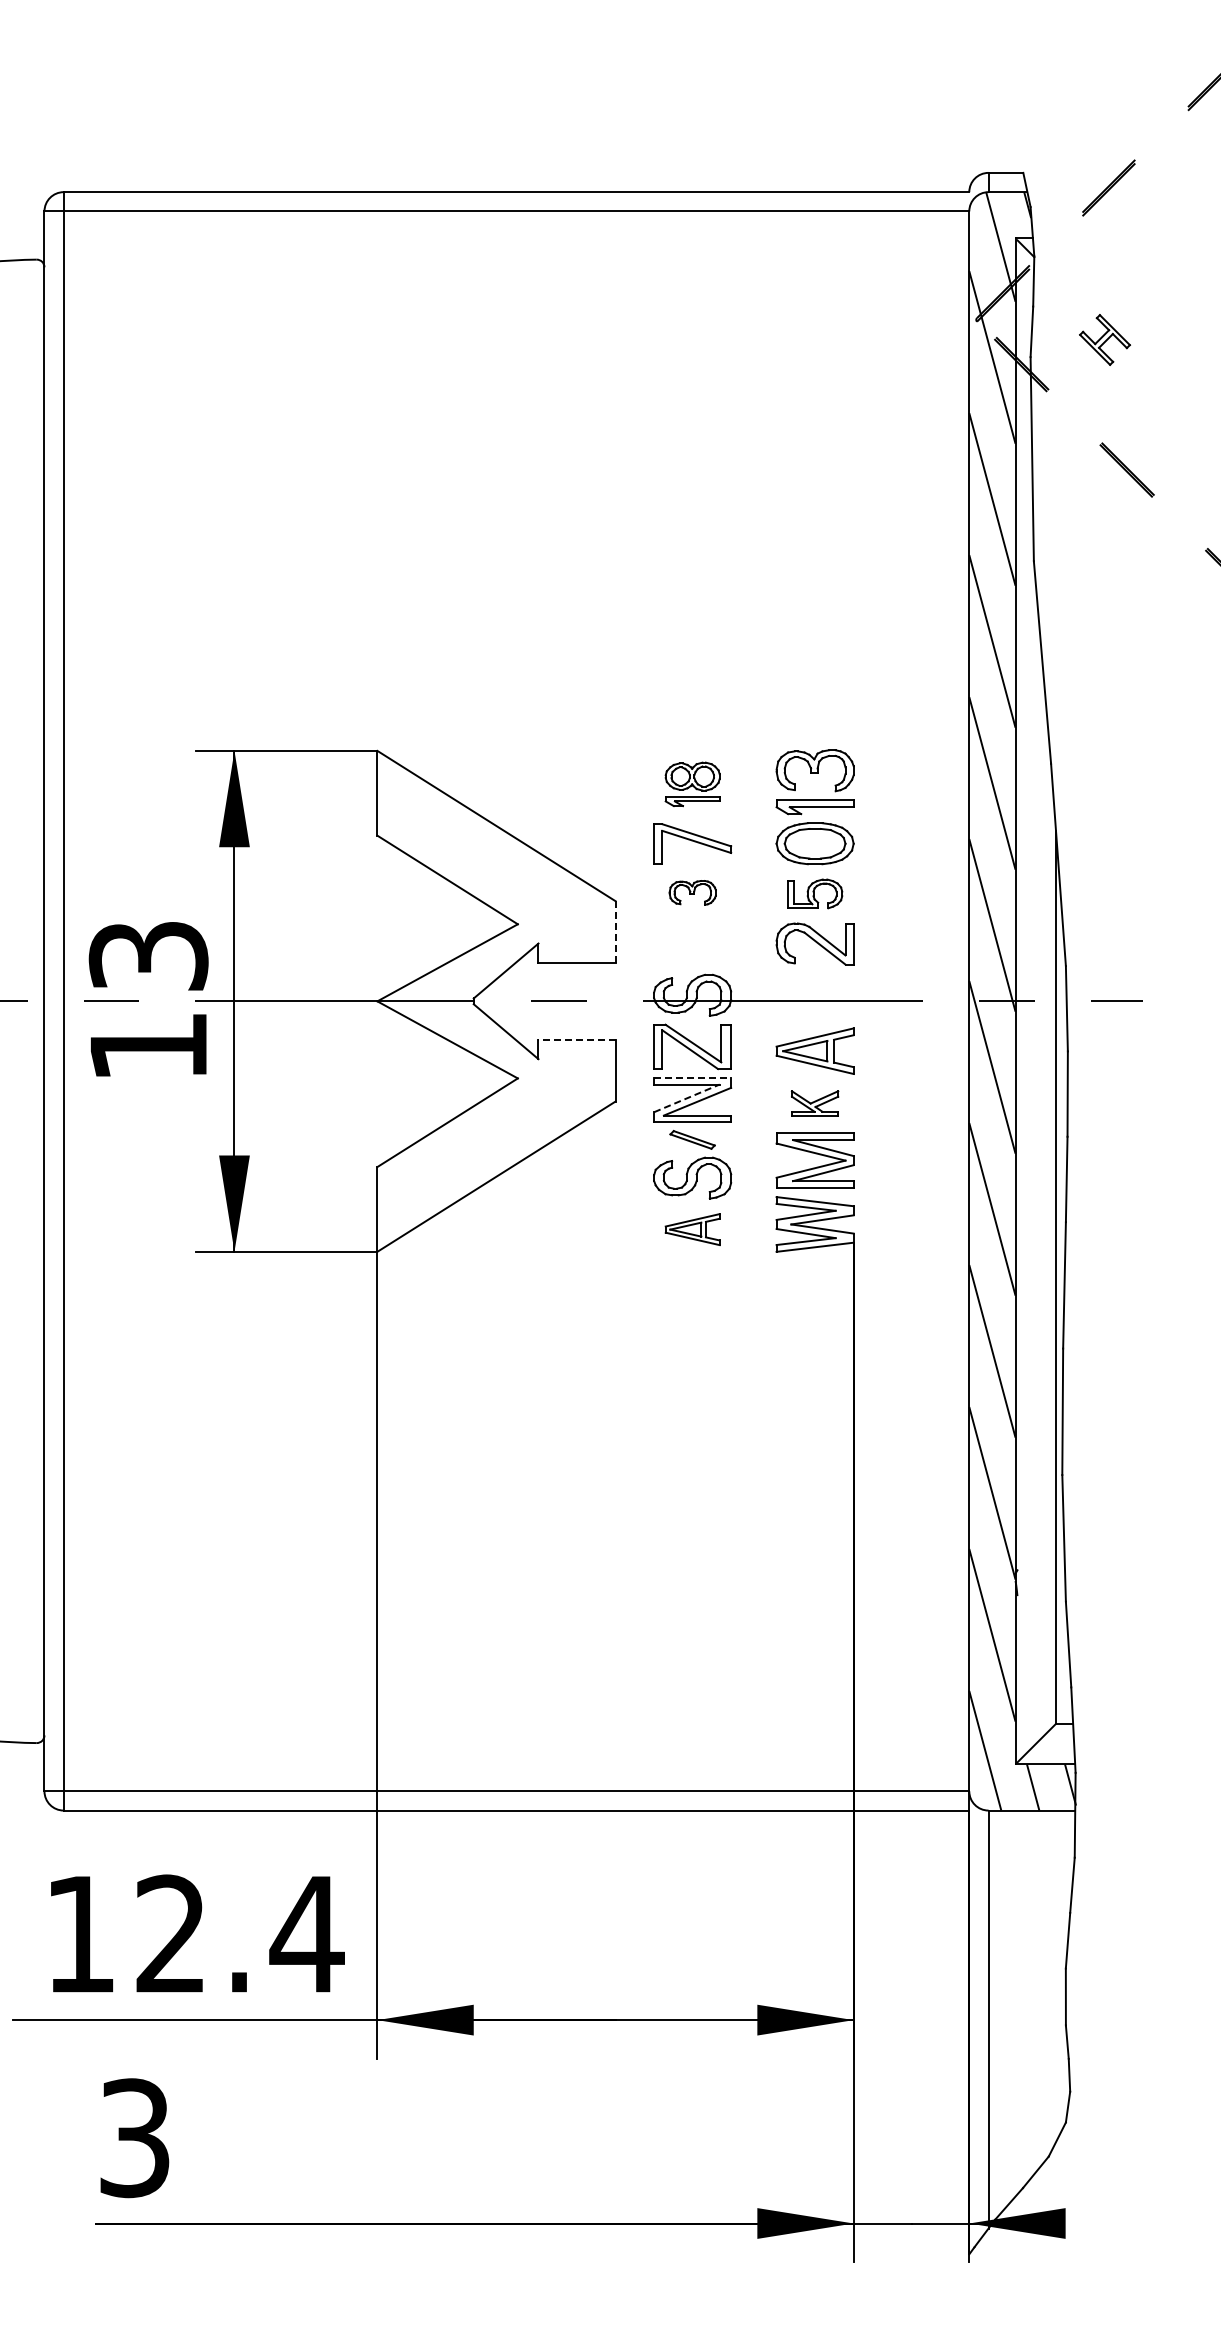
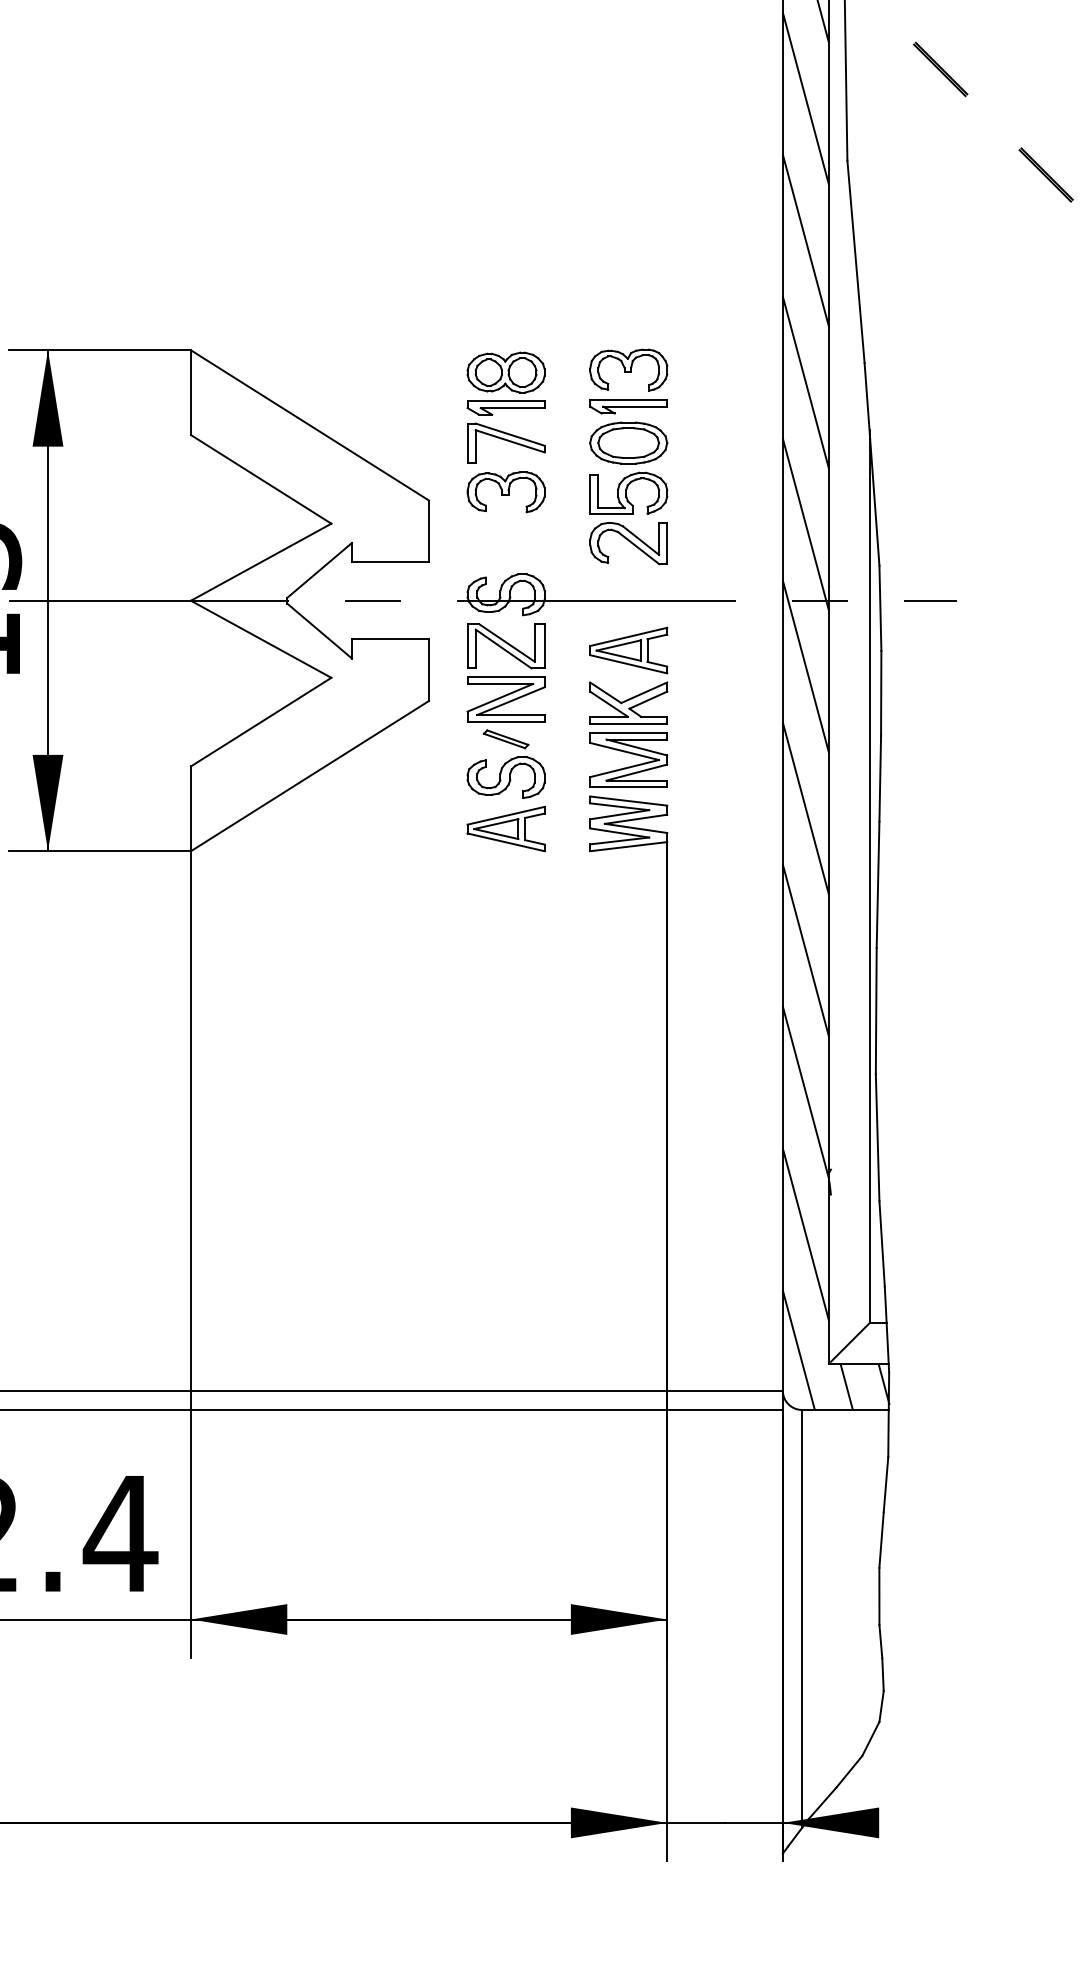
part: (692, 784) -> (506, 383), size x1.43
part: (692, 892) -> (506, 491), size x1.67
part: (815, 893) -> (629, 492), size x1.43
line: (615, 932) -> (429, 531), dashed -> solid
line: (577, 1039) -> (391, 638), dashed -> solid
line: (692, 1077) -> (506, 676), dashed -> solid
line: (686, 1098) -> (500, 697), dashed -> solid
part: (814, 1103) -> (628, 702), size x1.67
part: (692, 1229) -> (506, 828), size x1.43

